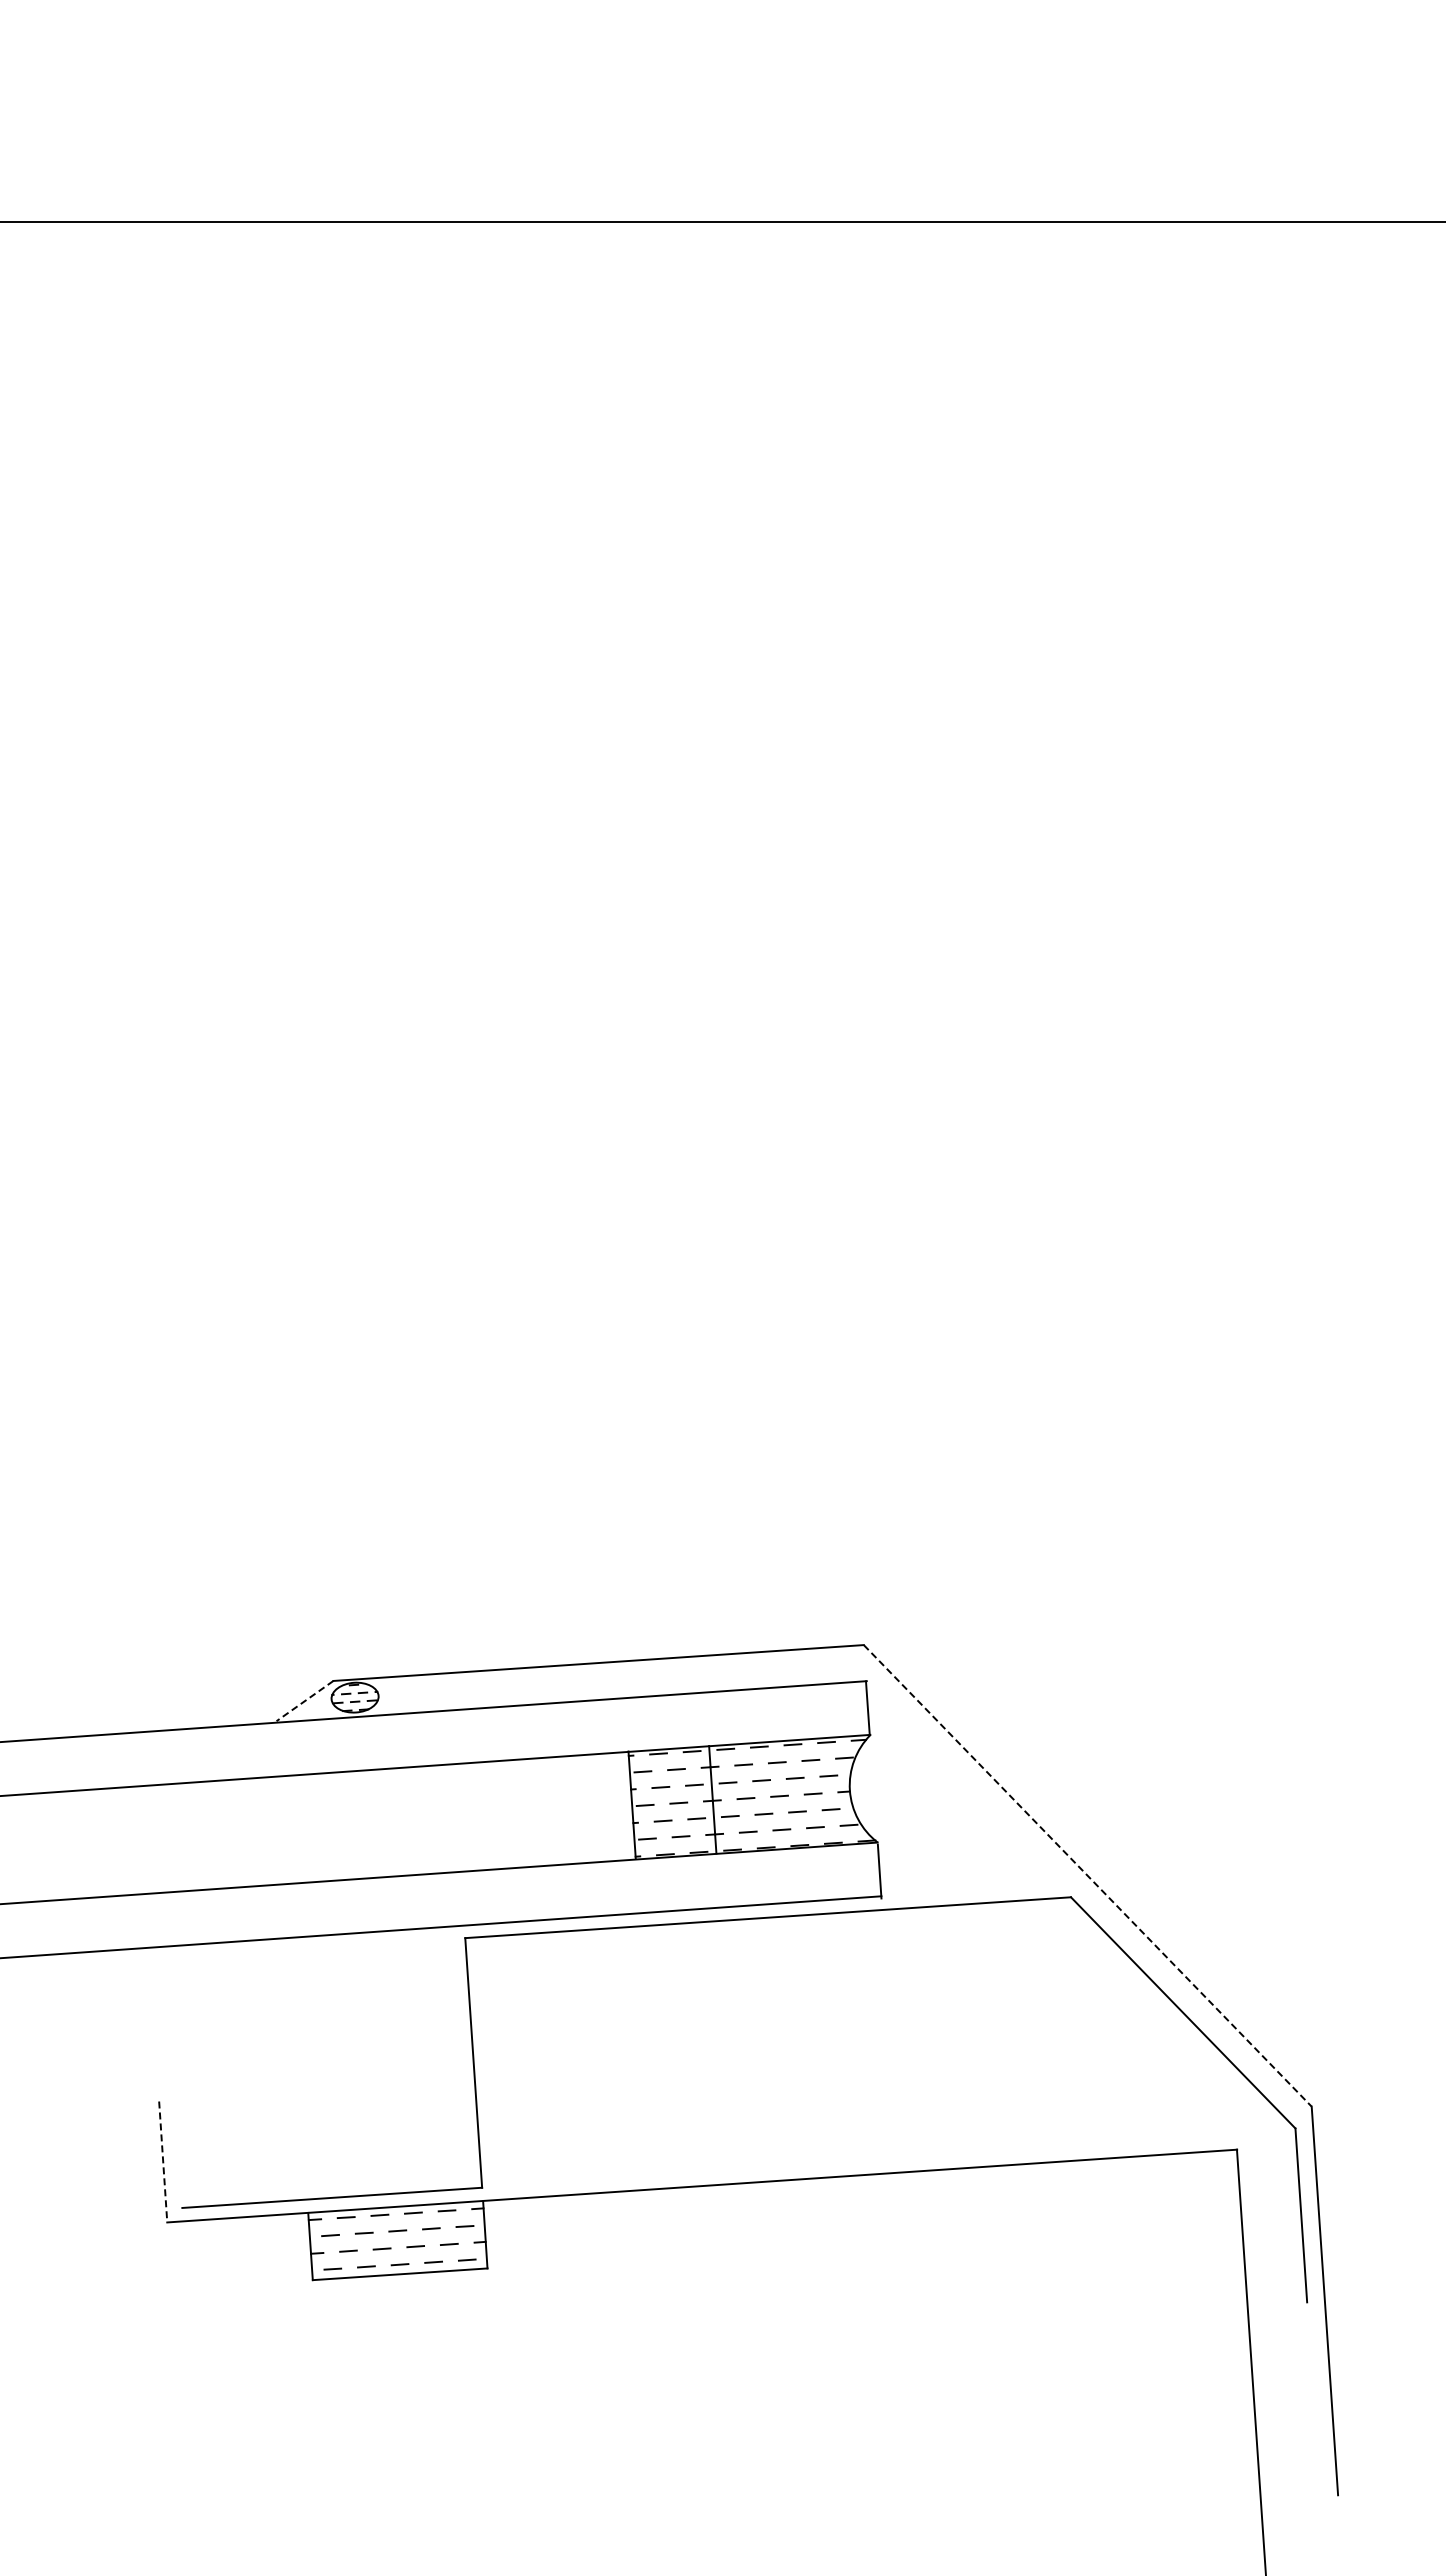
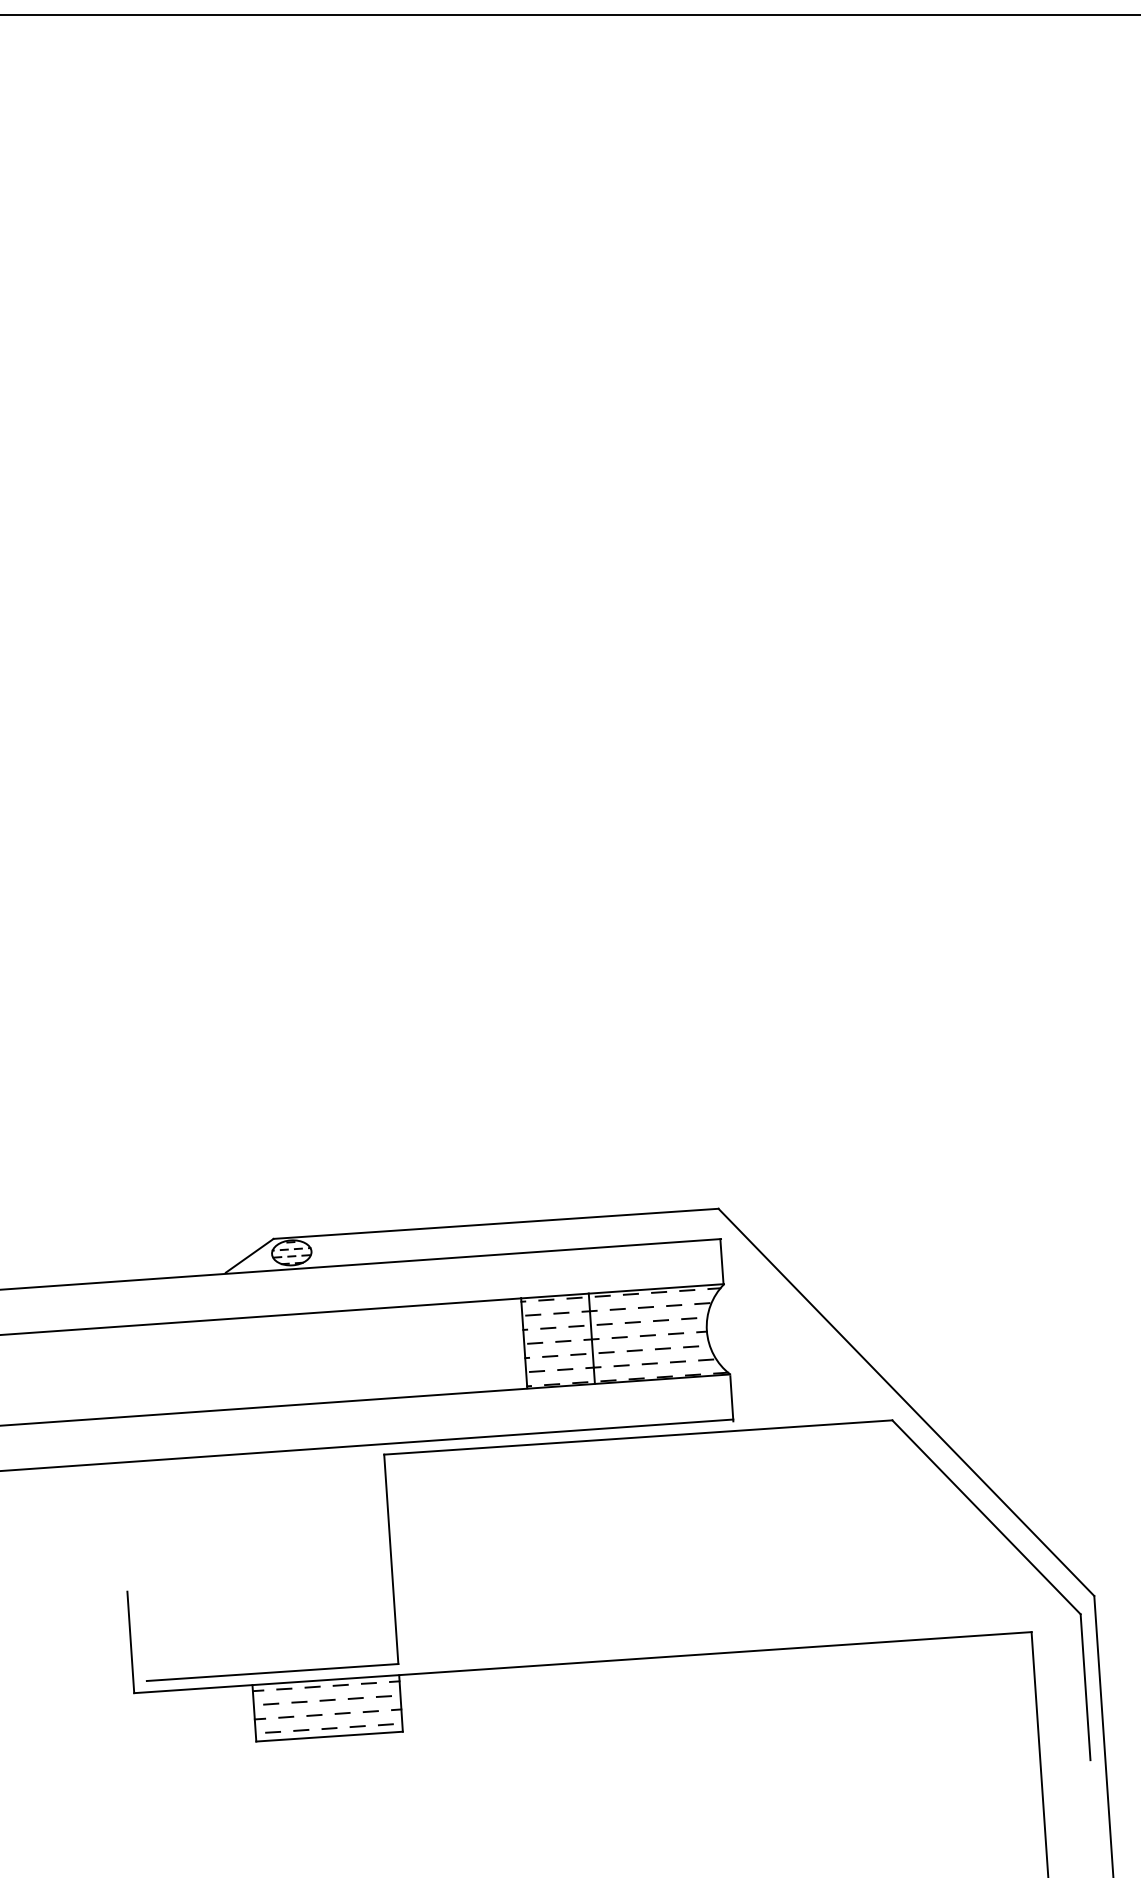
line: (304, 1701) -> (249, 1256), dashed -> solid
line: (1087, 1875) -> (906, 1402), dashed -> solid
line: (163, 2161) -> (131, 1642), dashed -> solid

